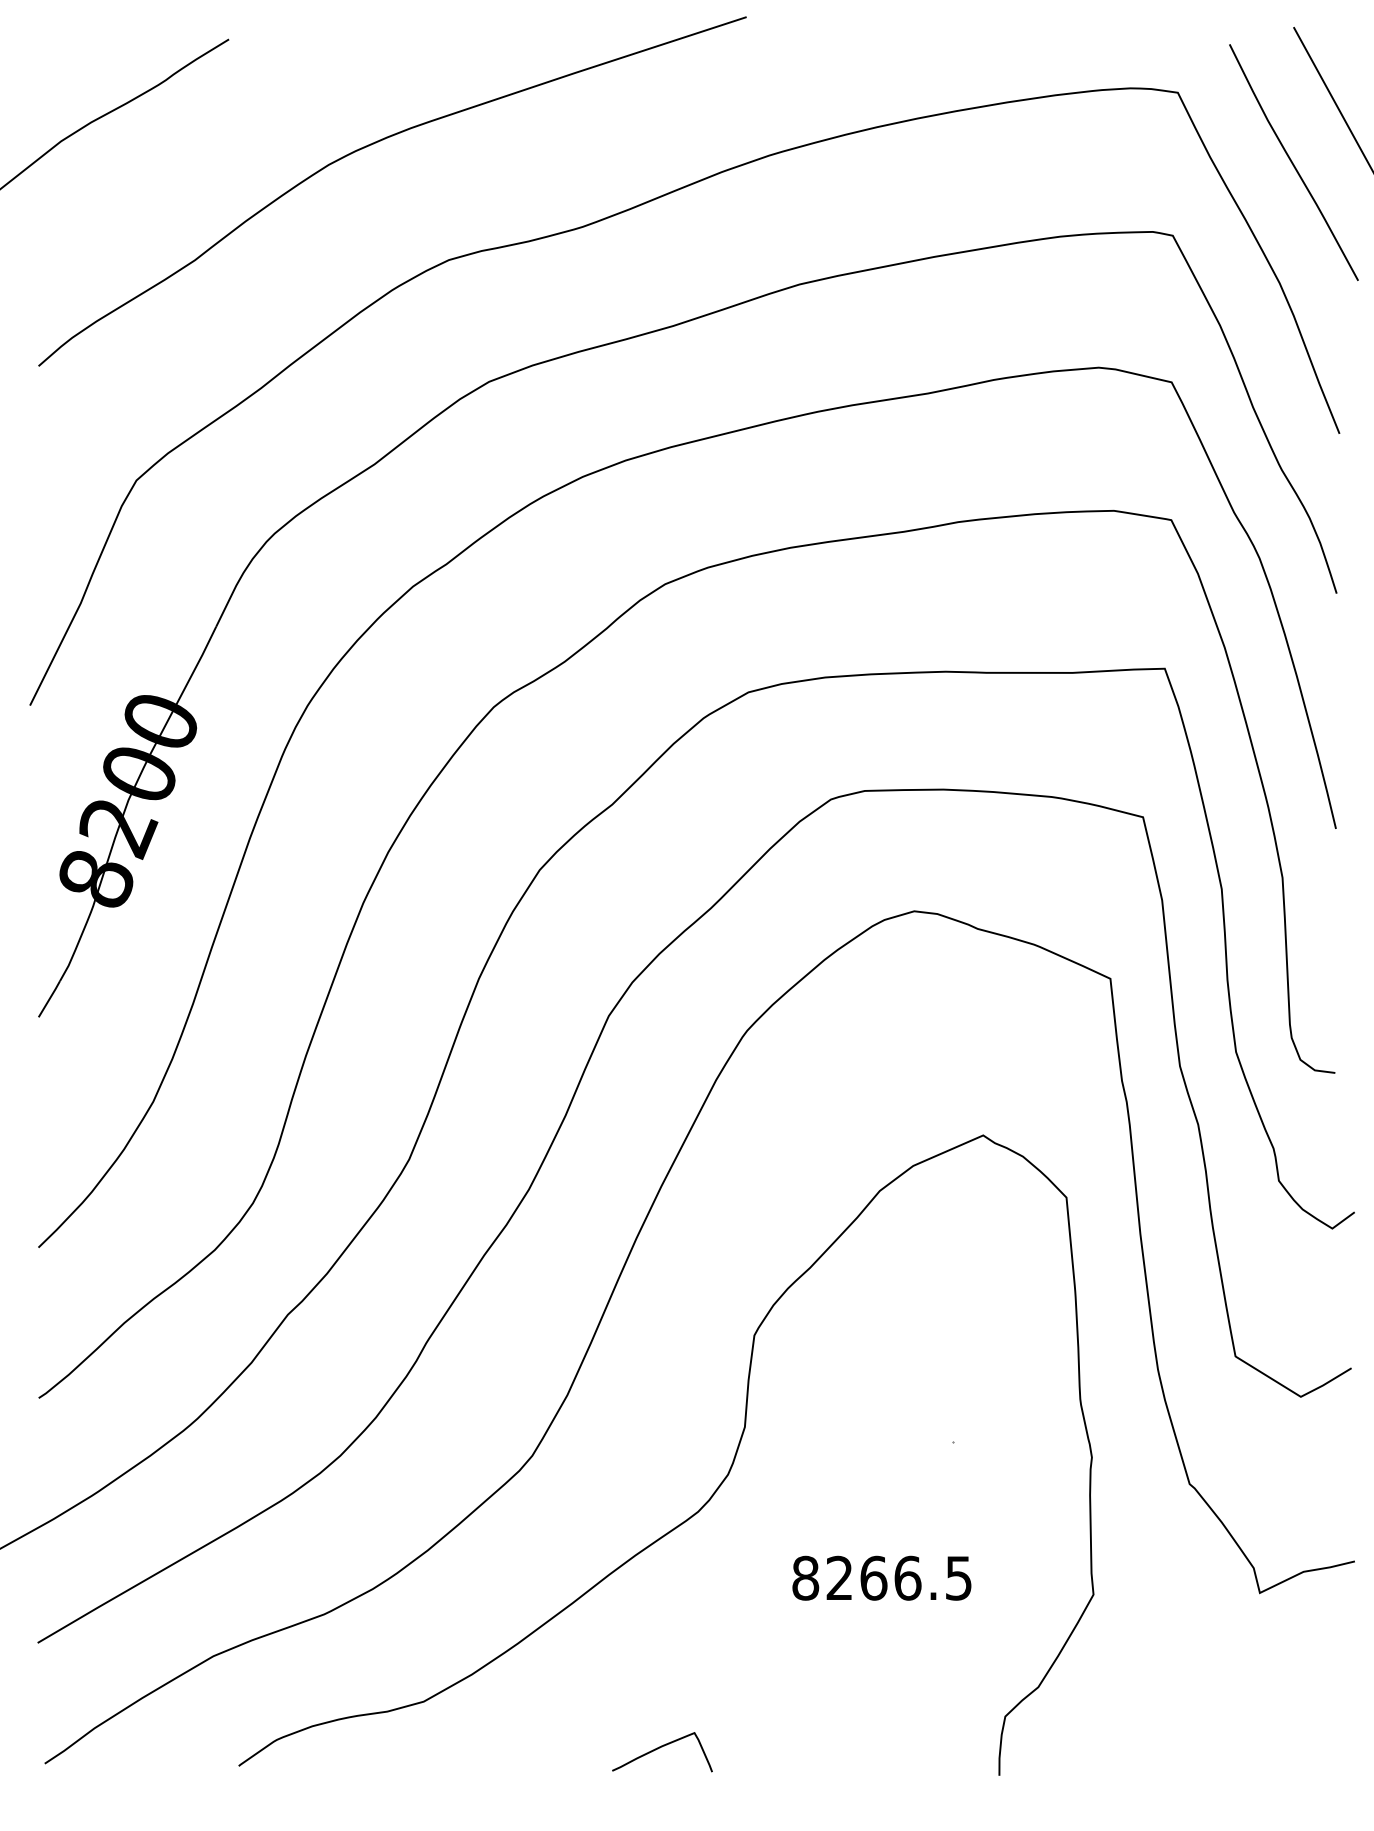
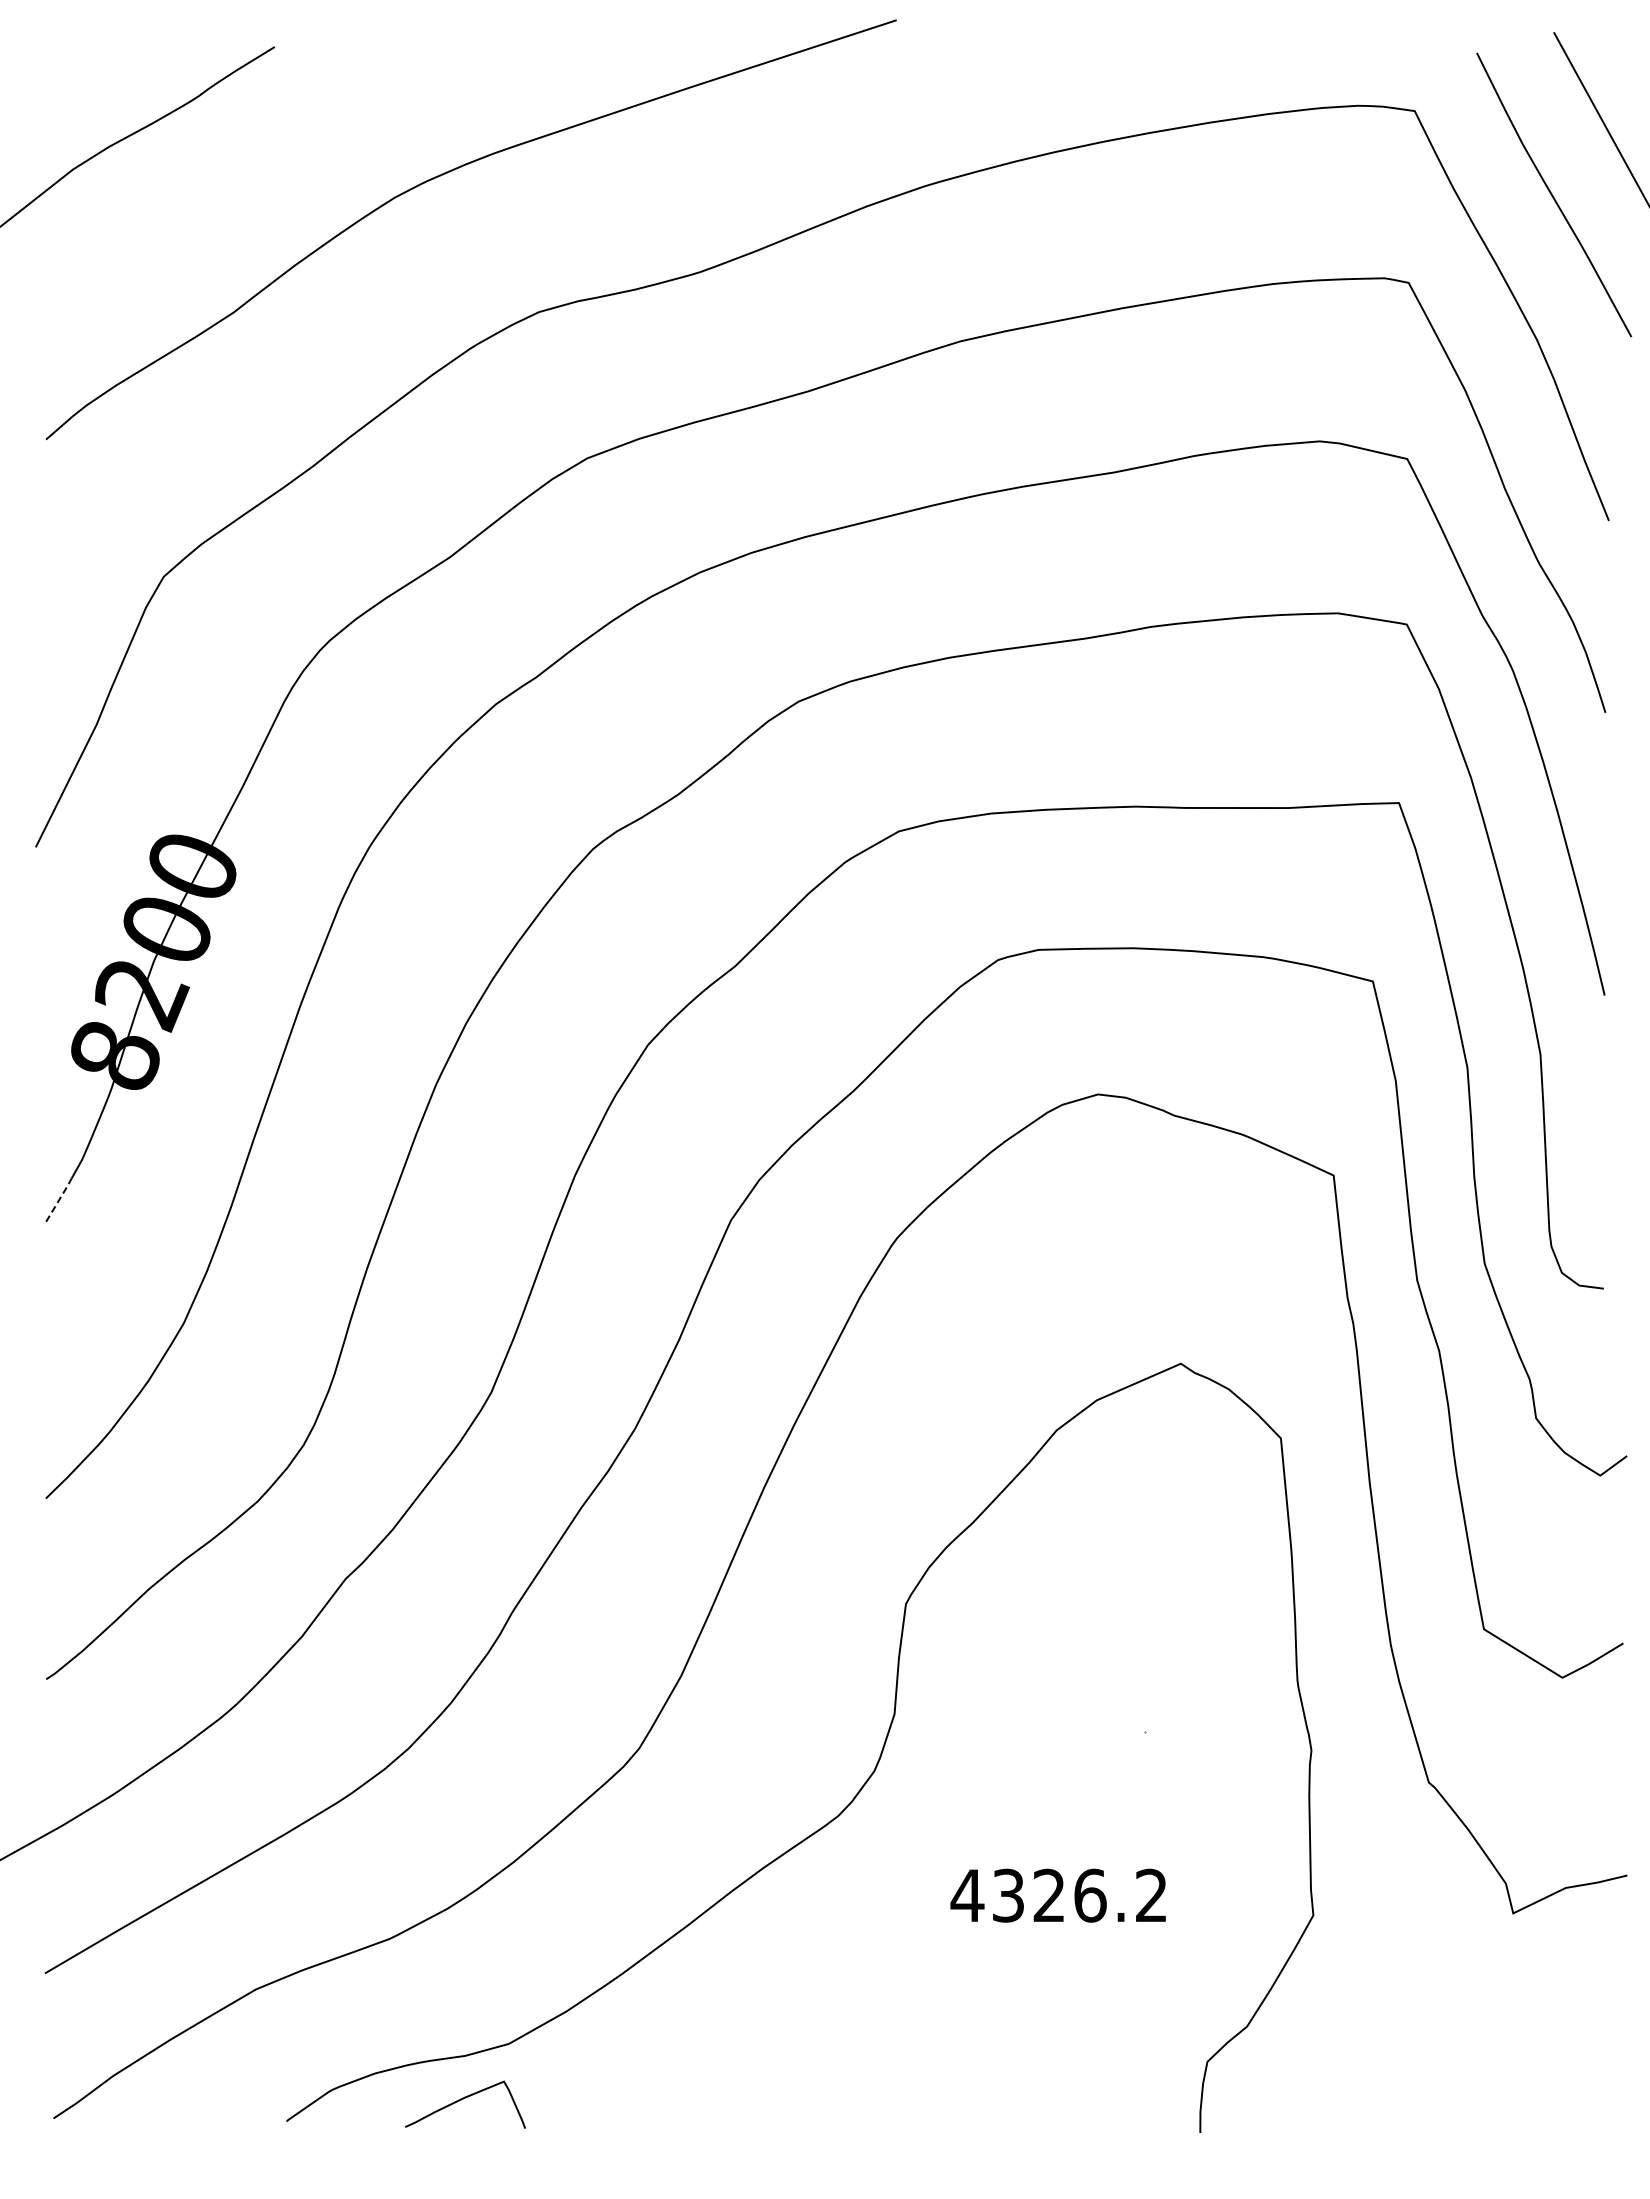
line: (49, 998) -> (59, 1199), solid -> dashed
text: (881, 1578) -> (1058, 1895), 8266.5 -> 4326.2
curve: (660, 1747) -> (463, 2099), moved

